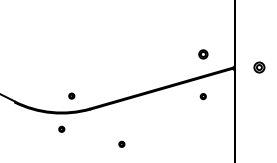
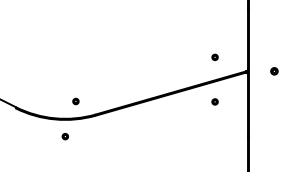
part: (202, 54) -> (214, 57), size x0.62
part: (259, 67) -> (274, 71), size x0.62
part: (121, 144) -> (128, 152), removed

